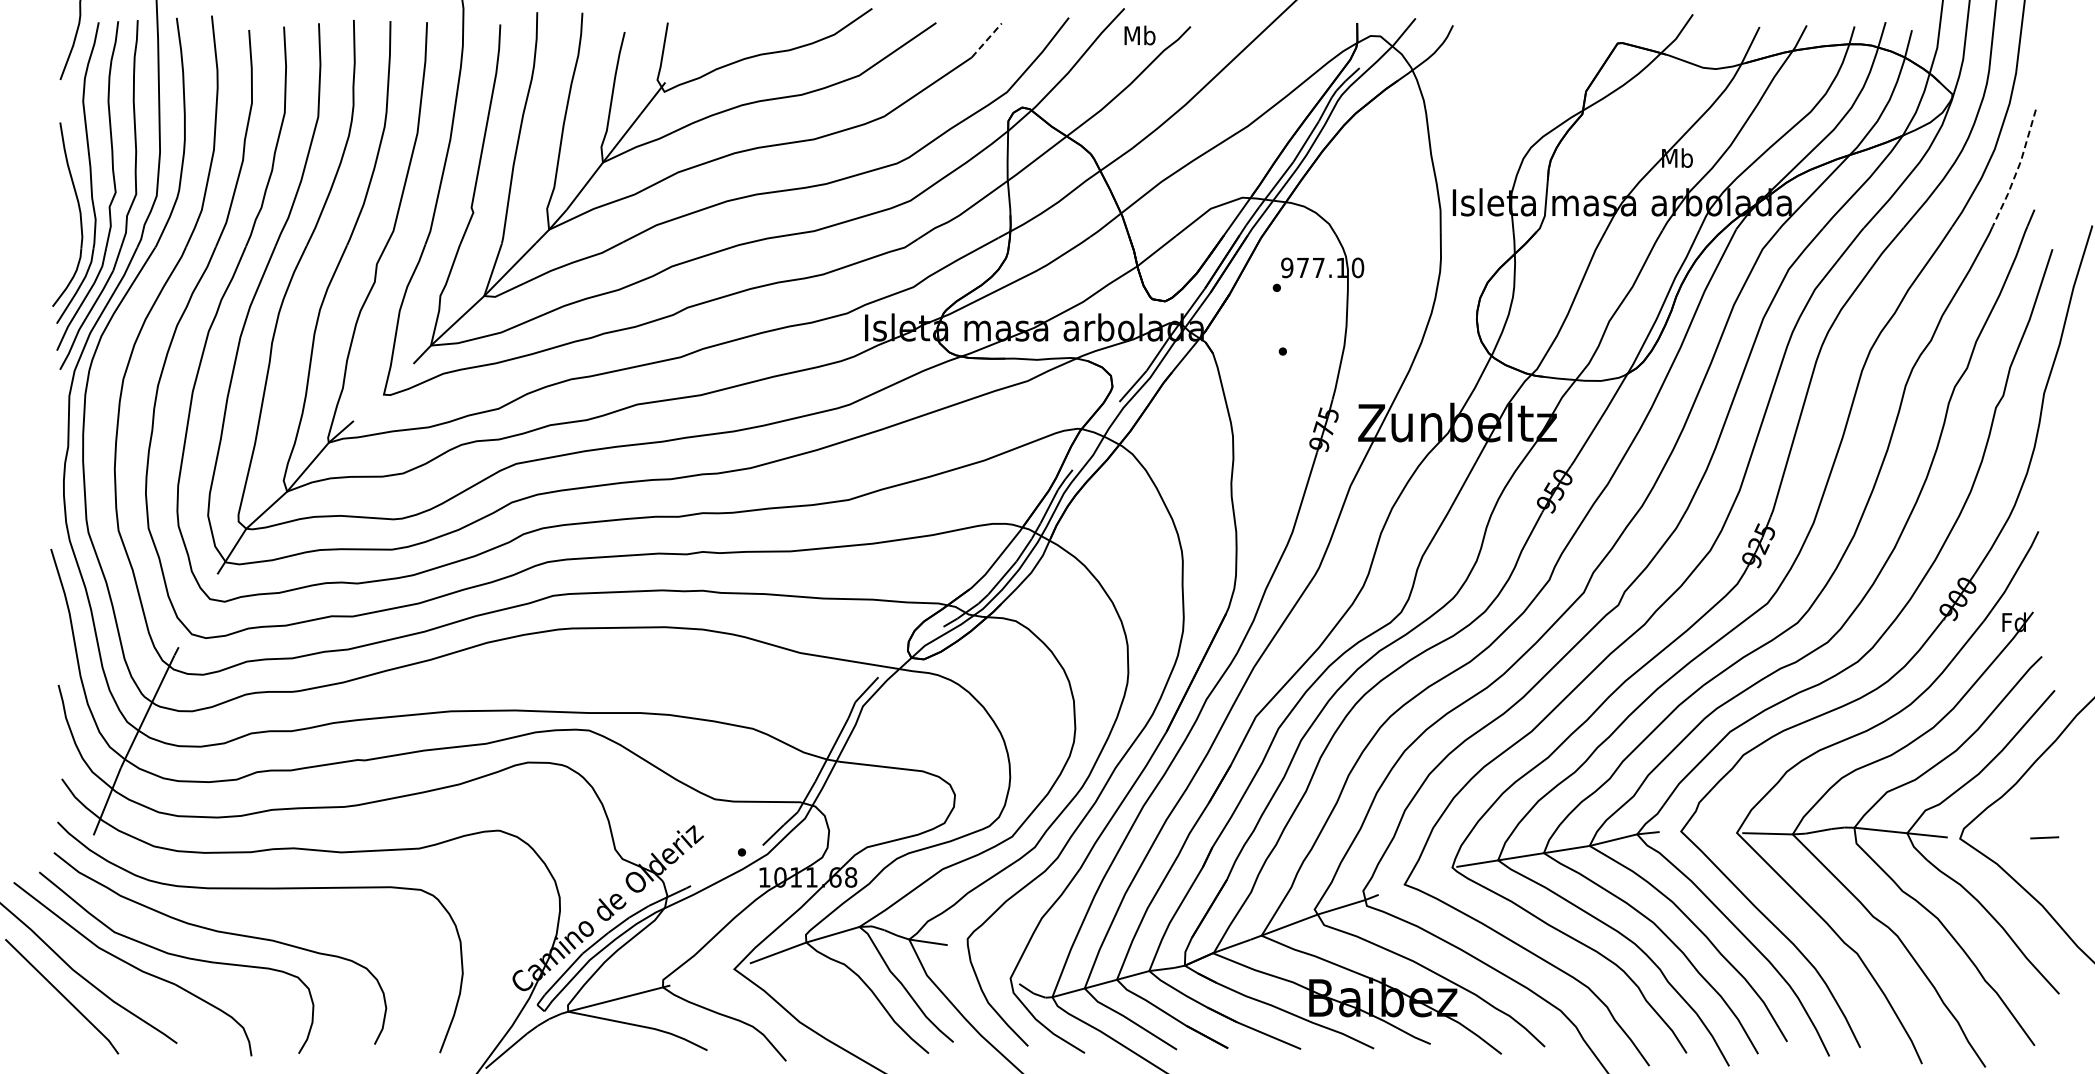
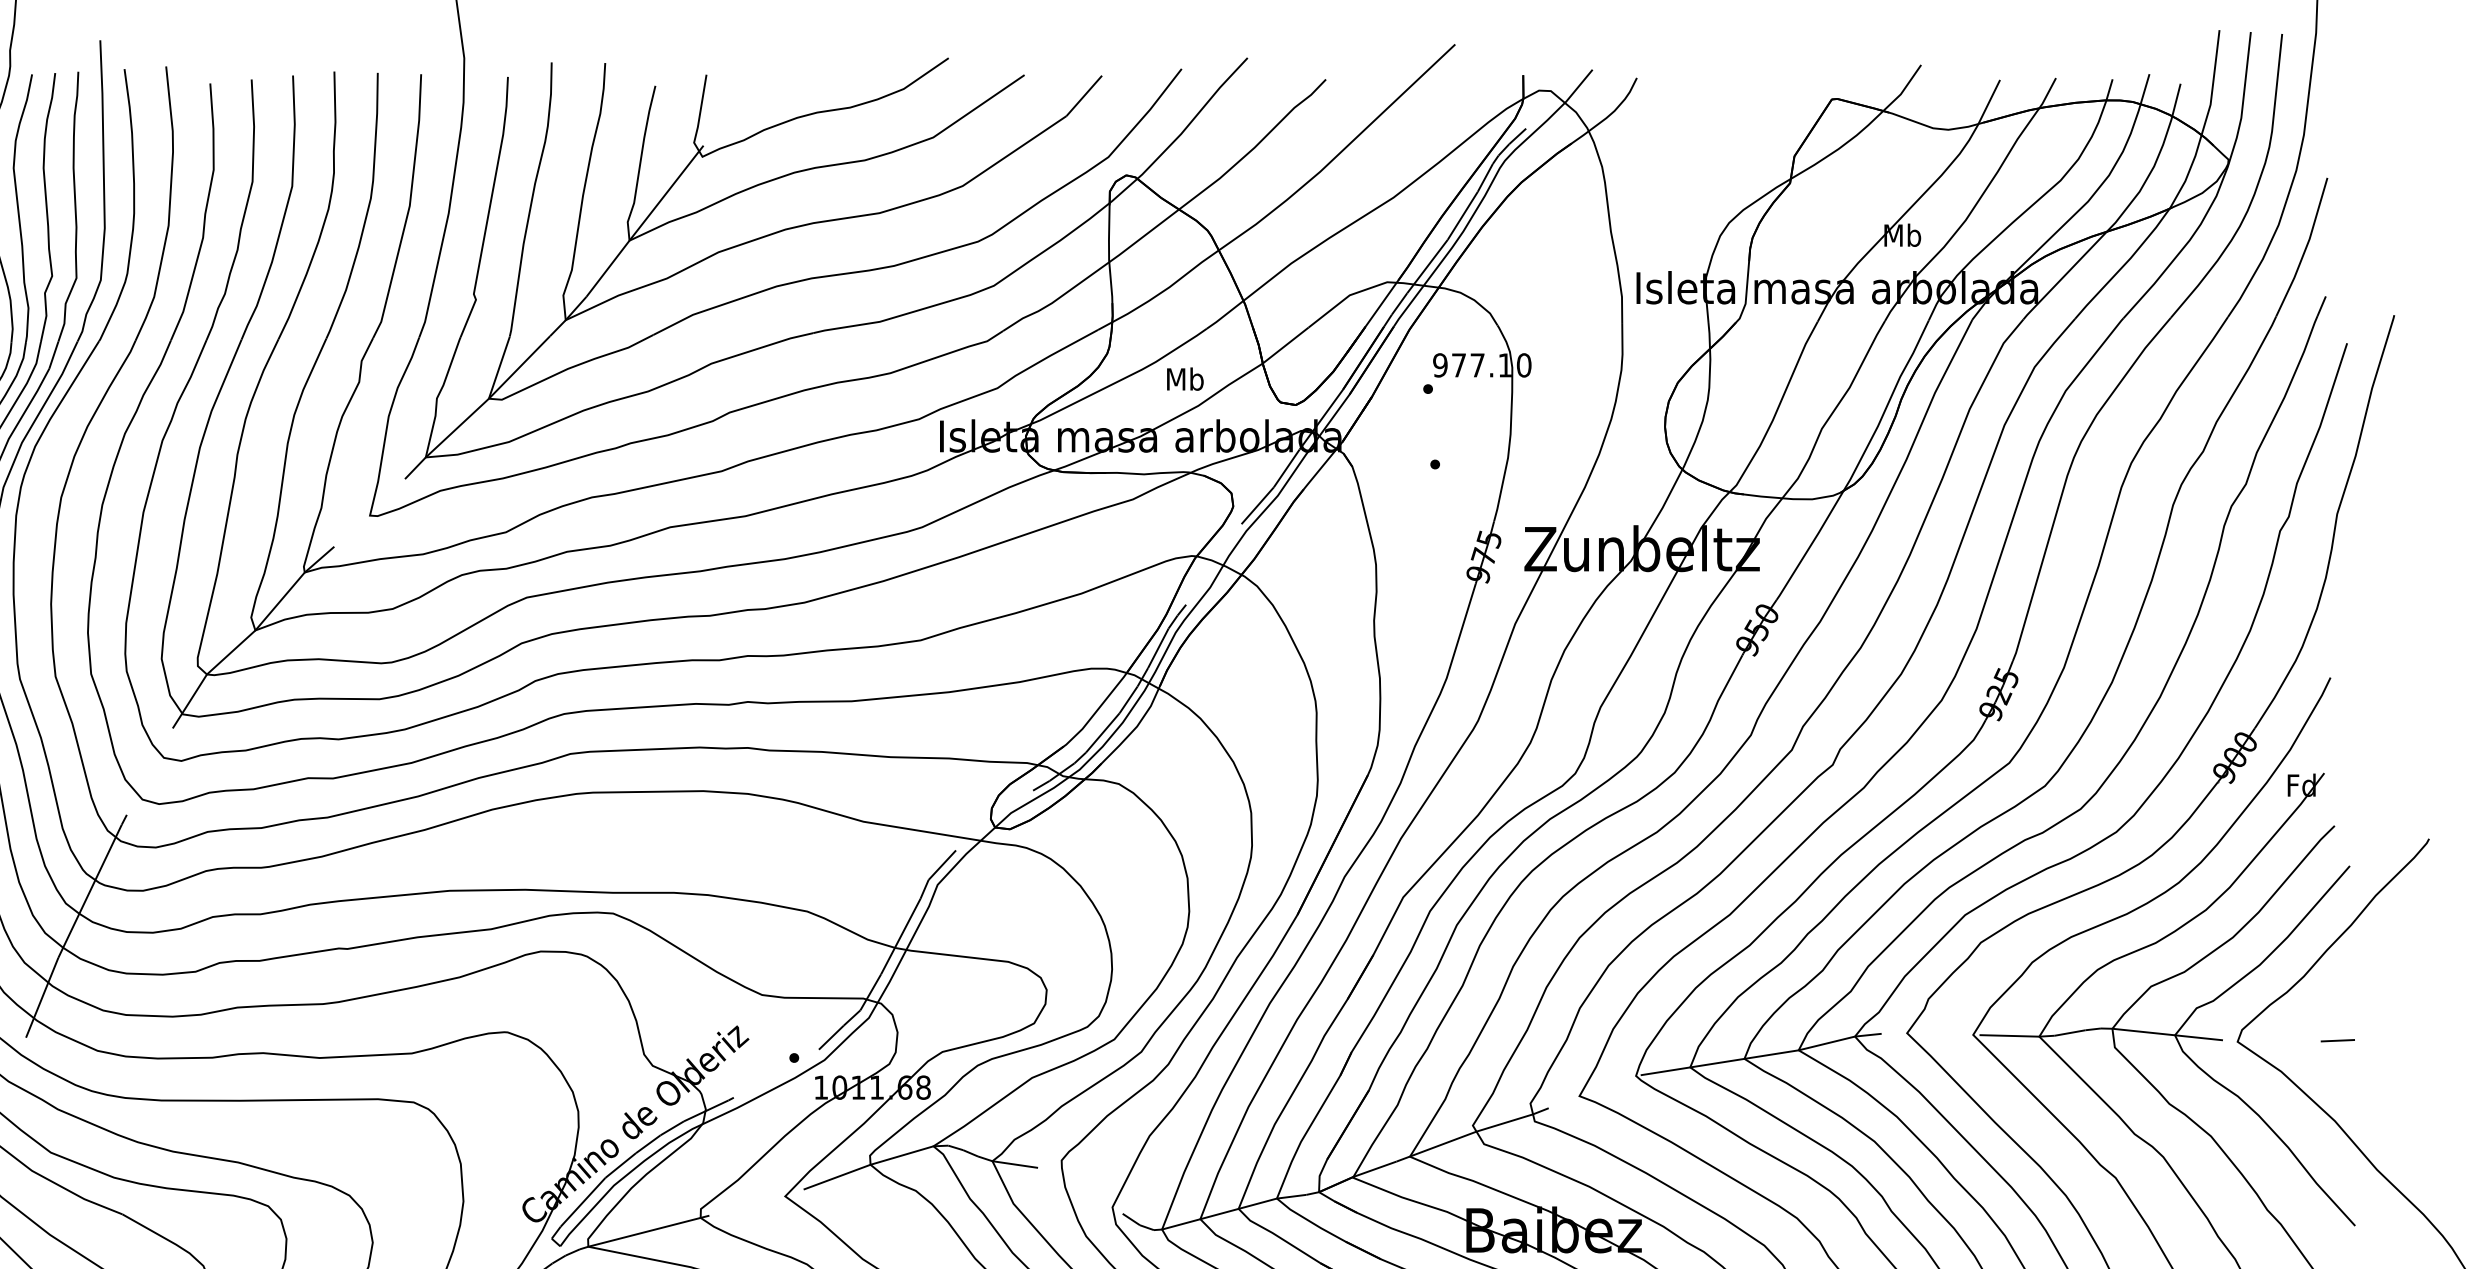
text: (1139, 35) -> (1184, 379), moved
line: (986, 40) -> (1084, 95), dashed -> solid
line: (2017, 170) -> (2305, 249), dashed -> solid

